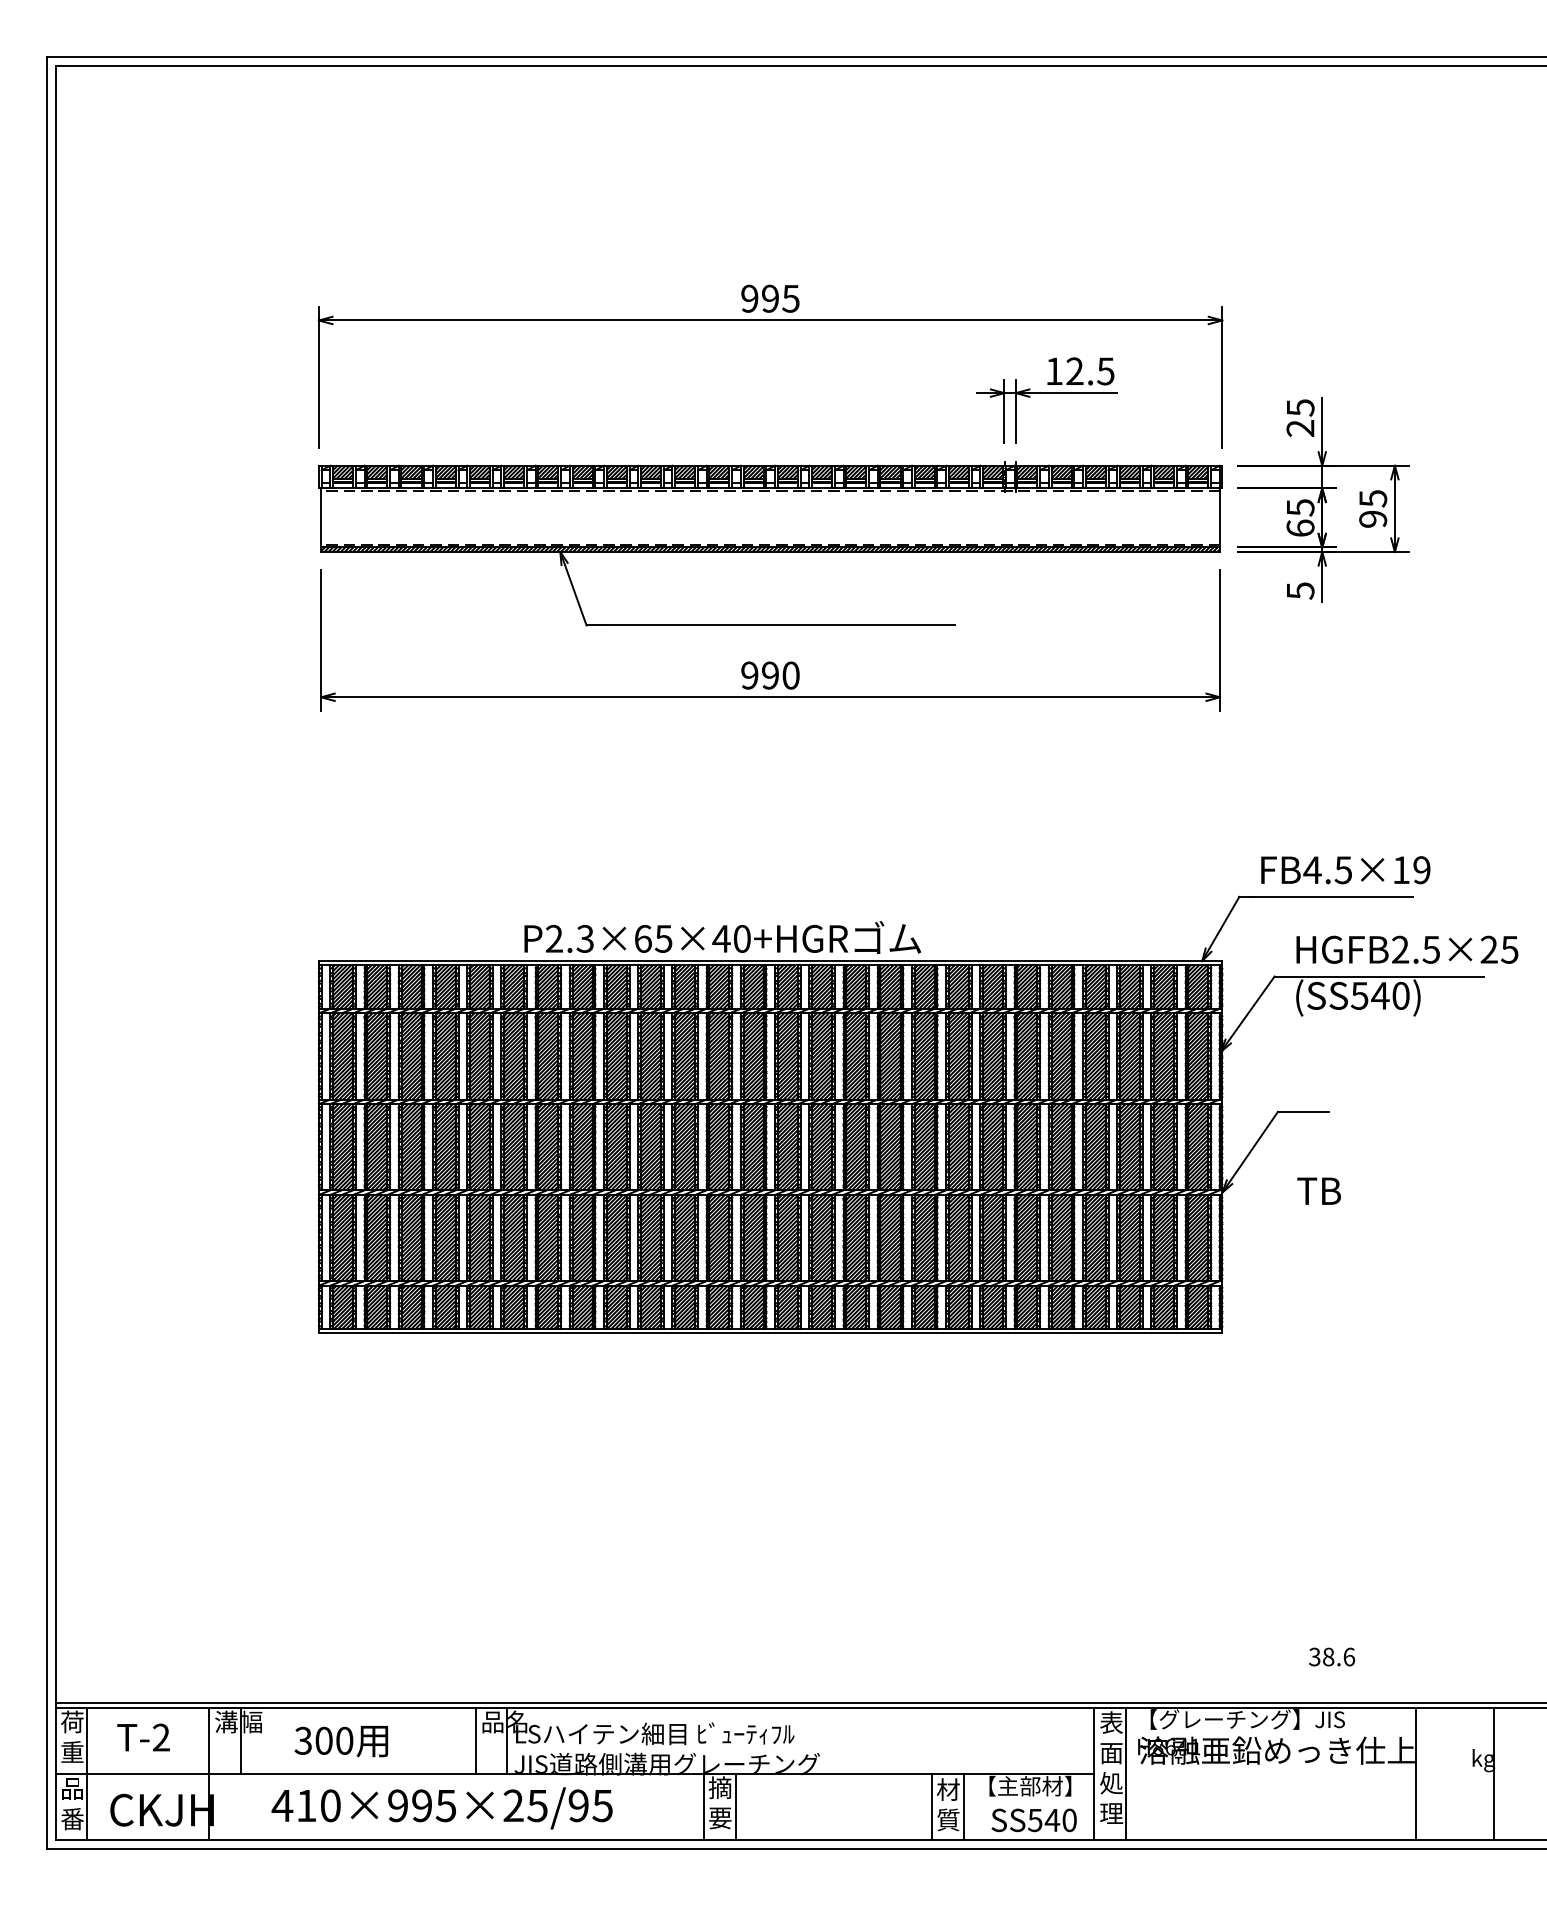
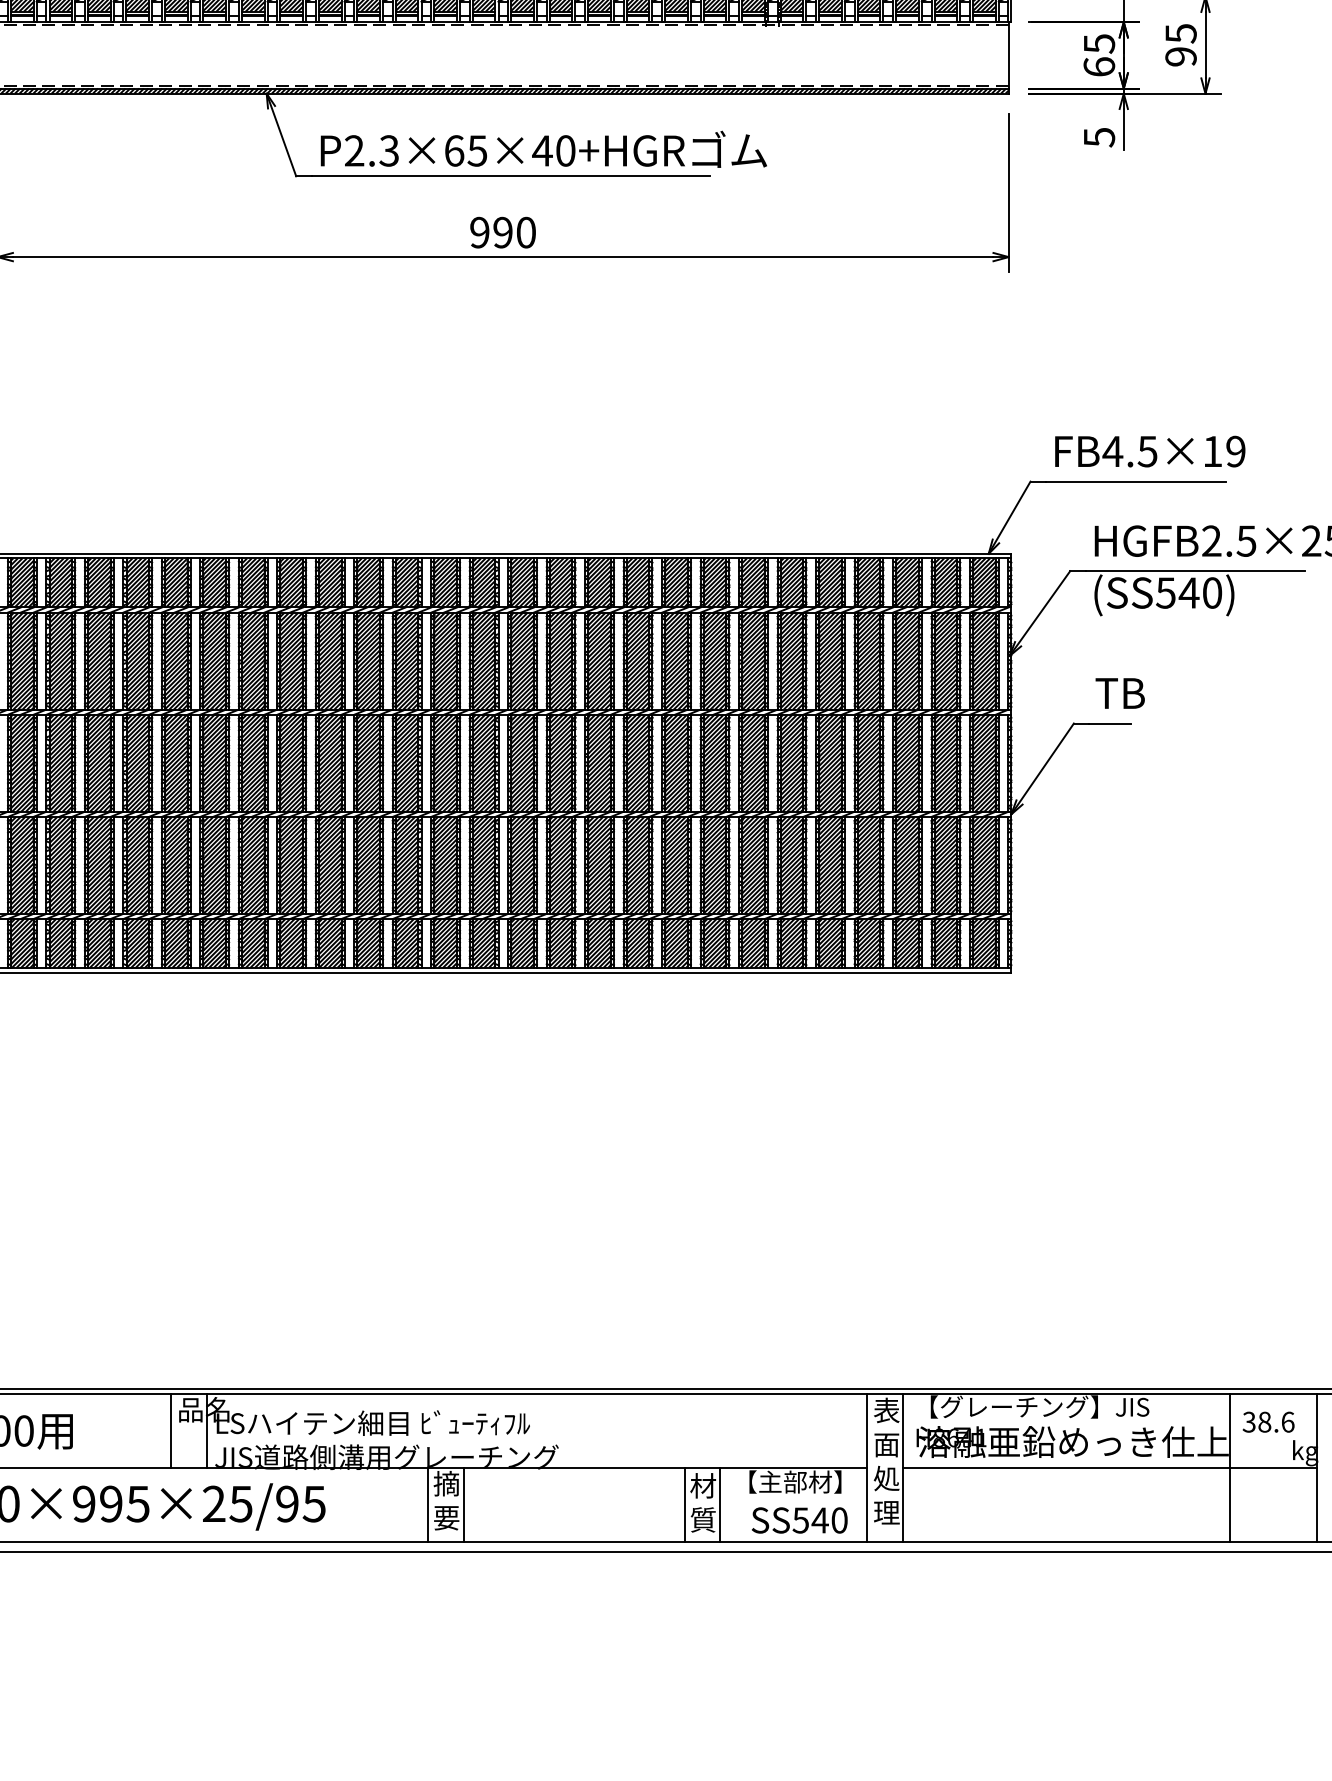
text: (722, 937) -> (543, 149), moved
text: (1318, 1190) -> (1119, 692), moved
text: (1332, 1656) -> (1269, 1421), moved
line: (1309, 1773) -> (1109, 1467), added

